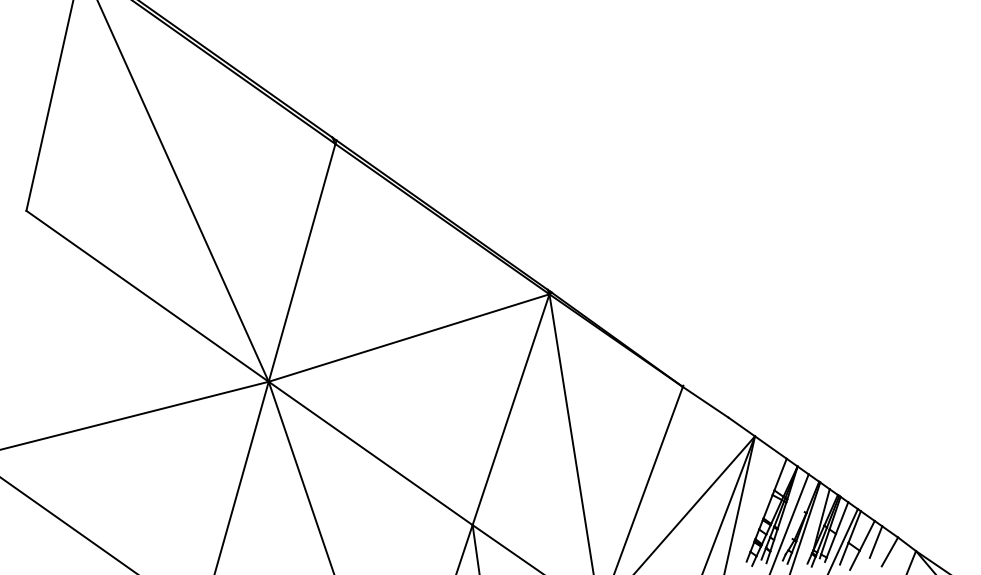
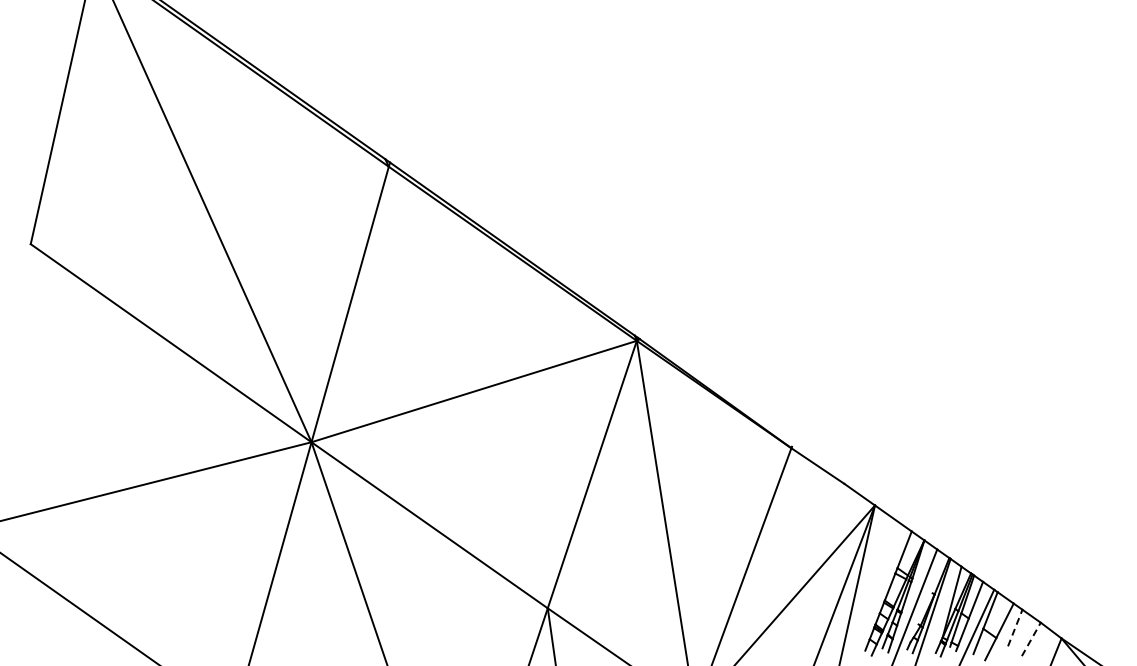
line: (876, 542) -> (1015, 628), solid -> dashed
line: (890, 551) -> (1031, 638), solid -> dashed

